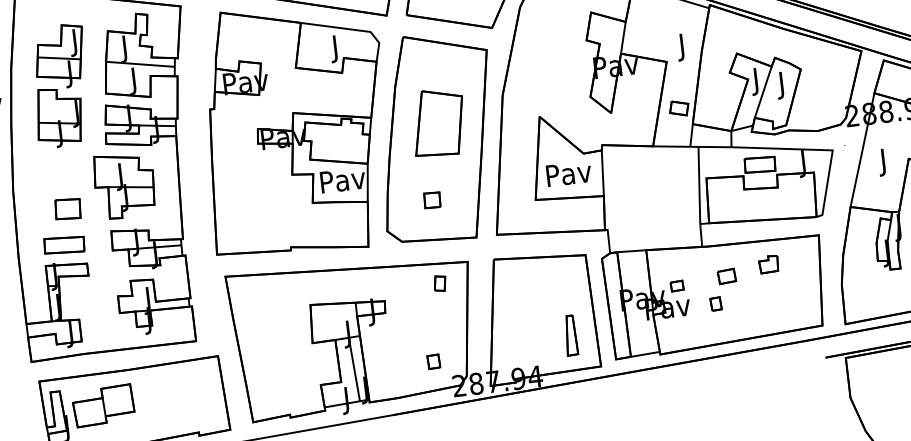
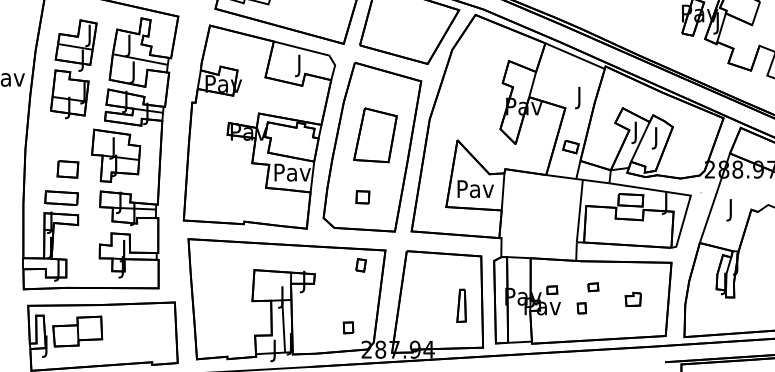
part: (767, 264) -> (632, 299), moved
part: (727, 276) -> (593, 287), size x0.71
part: (570, 335) -> (461, 305), moved

